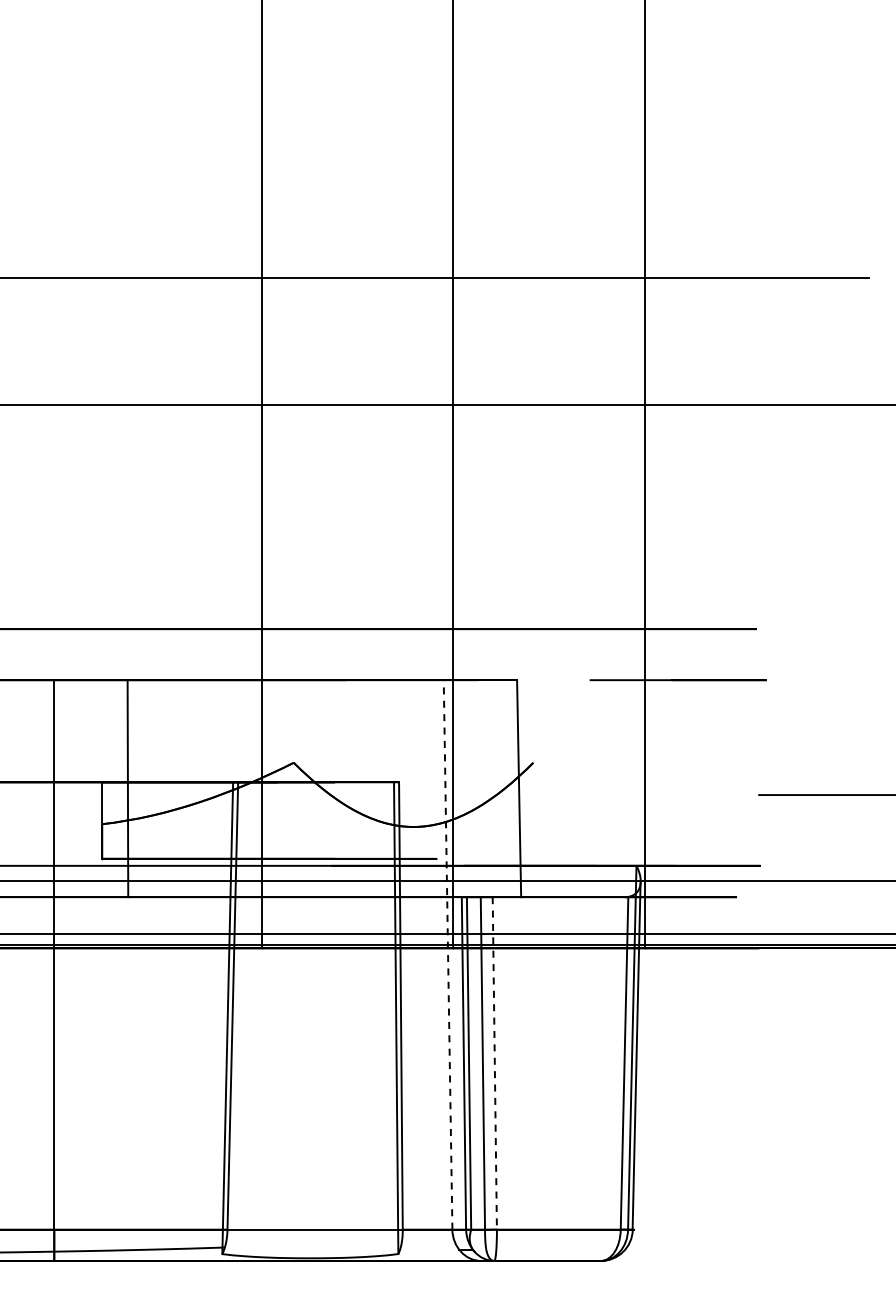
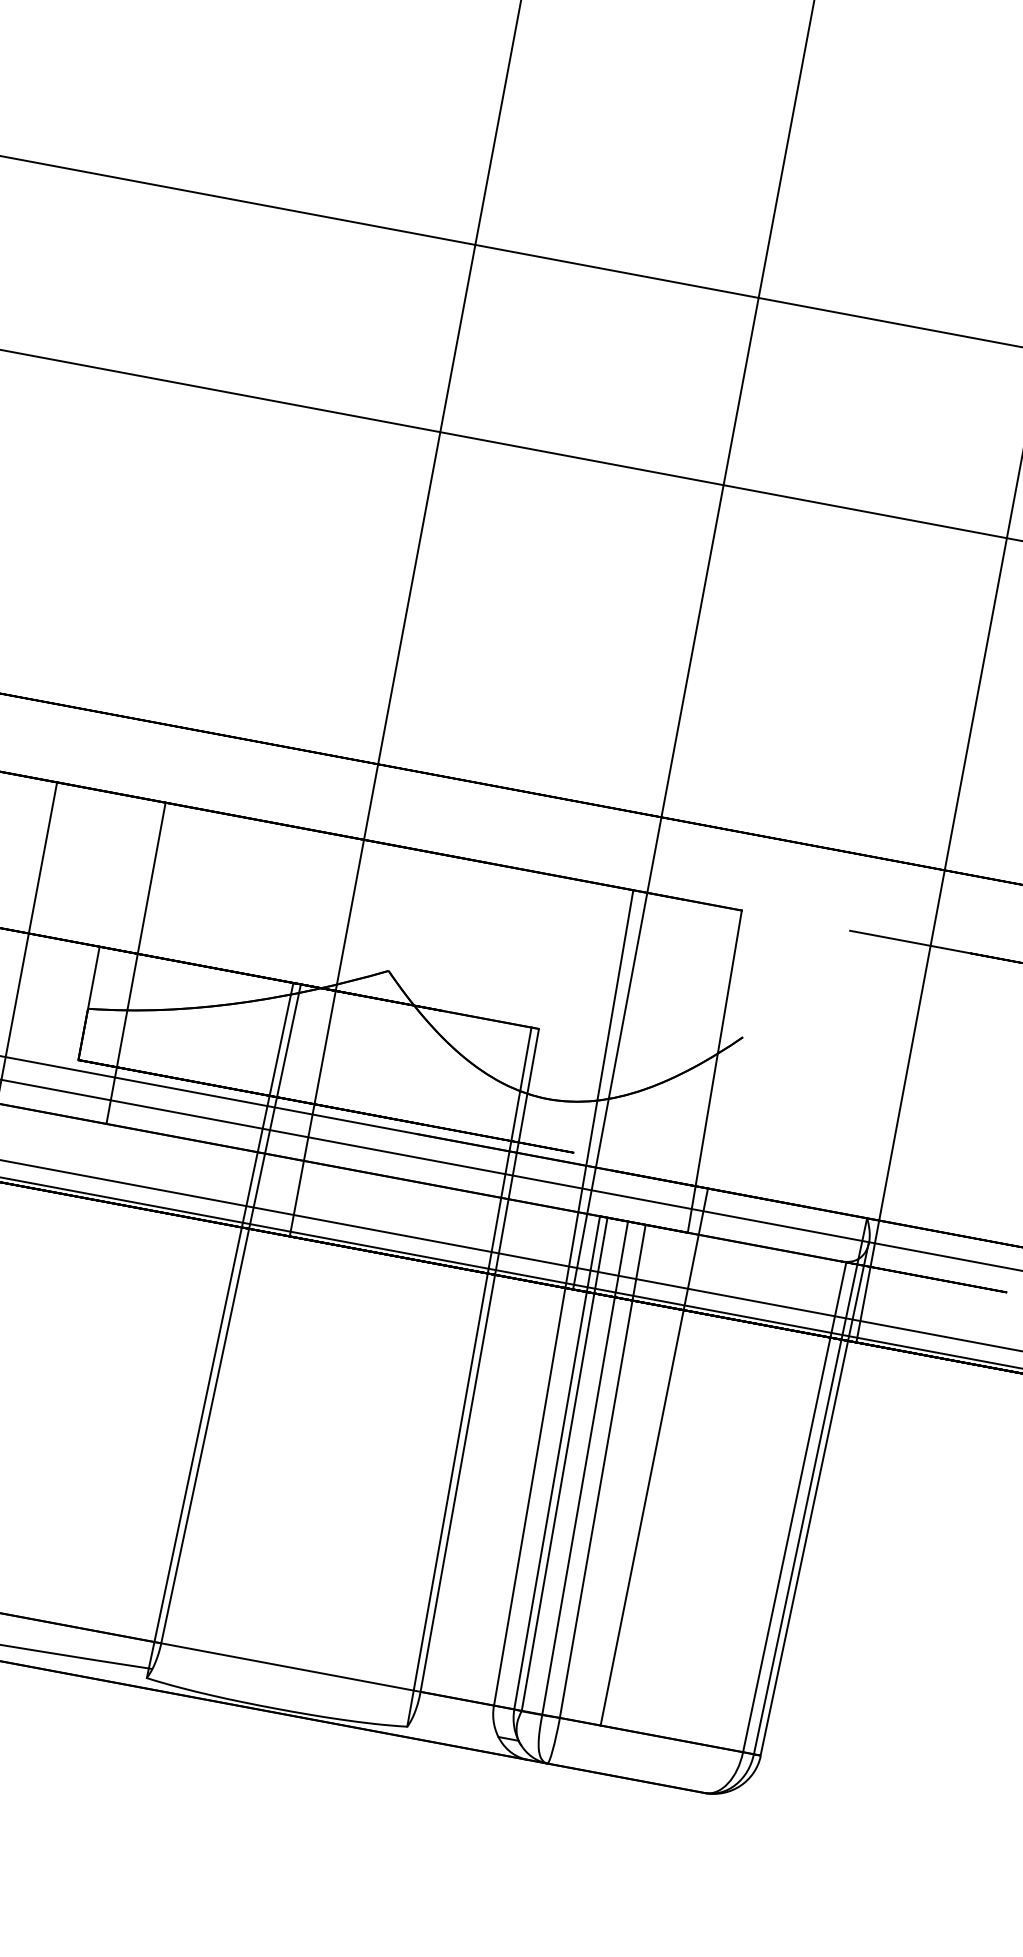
line: (448, 954) -> (564, 1297), dashed -> solid
line: (526, 1047) -> (654, 1456), added
line: (494, 1063) -> (602, 1471), dashed -> solid

